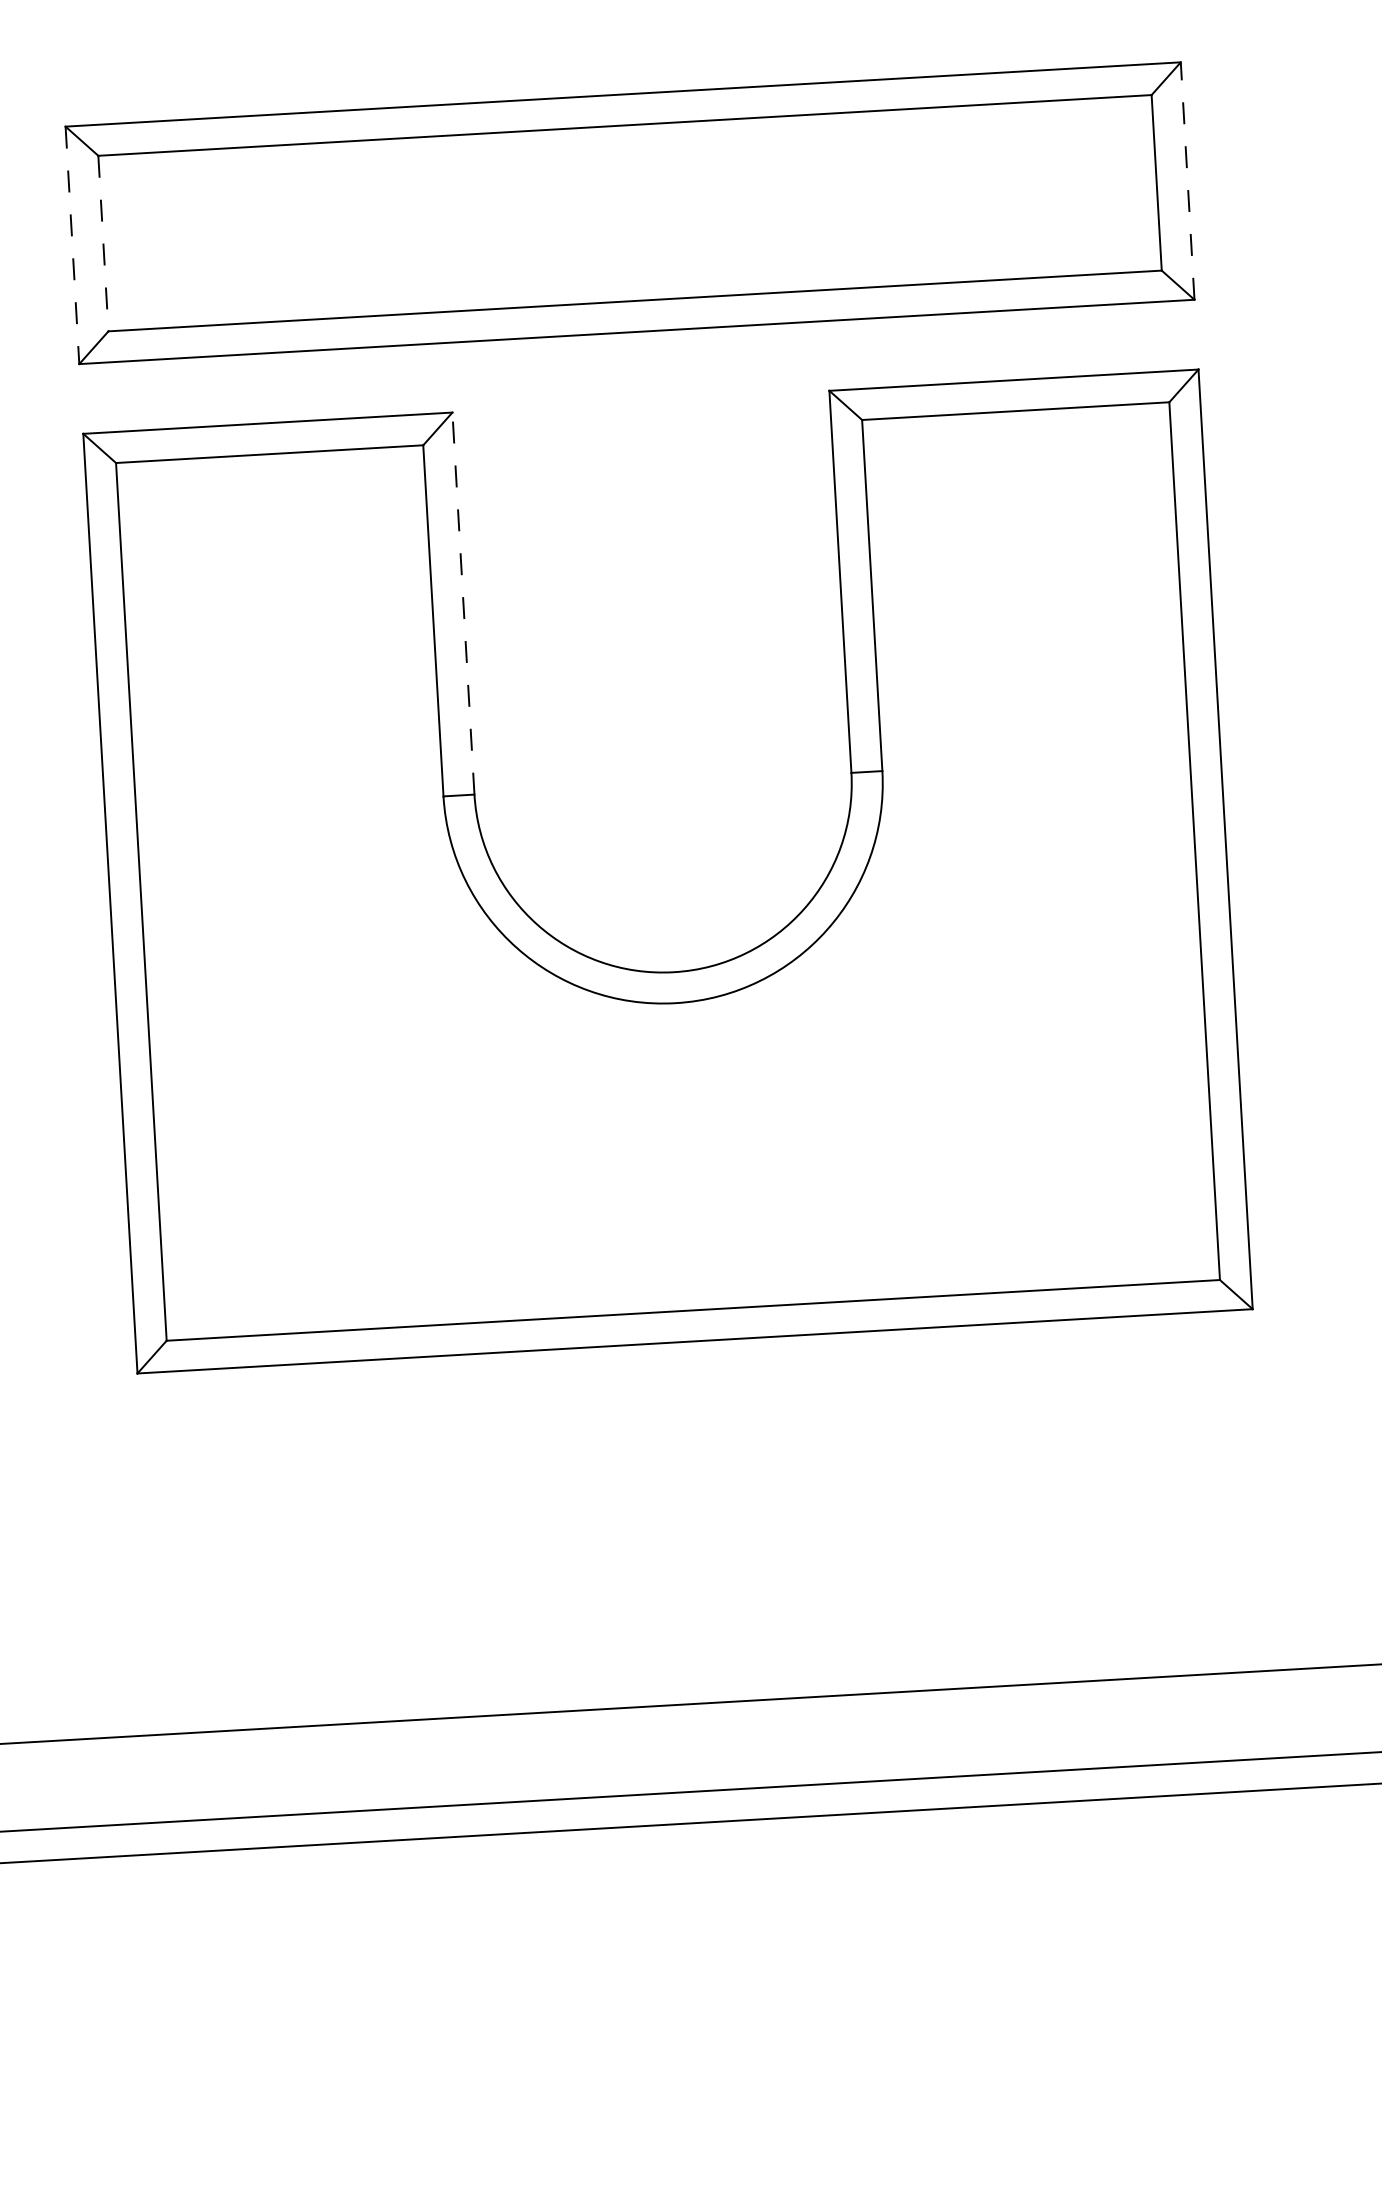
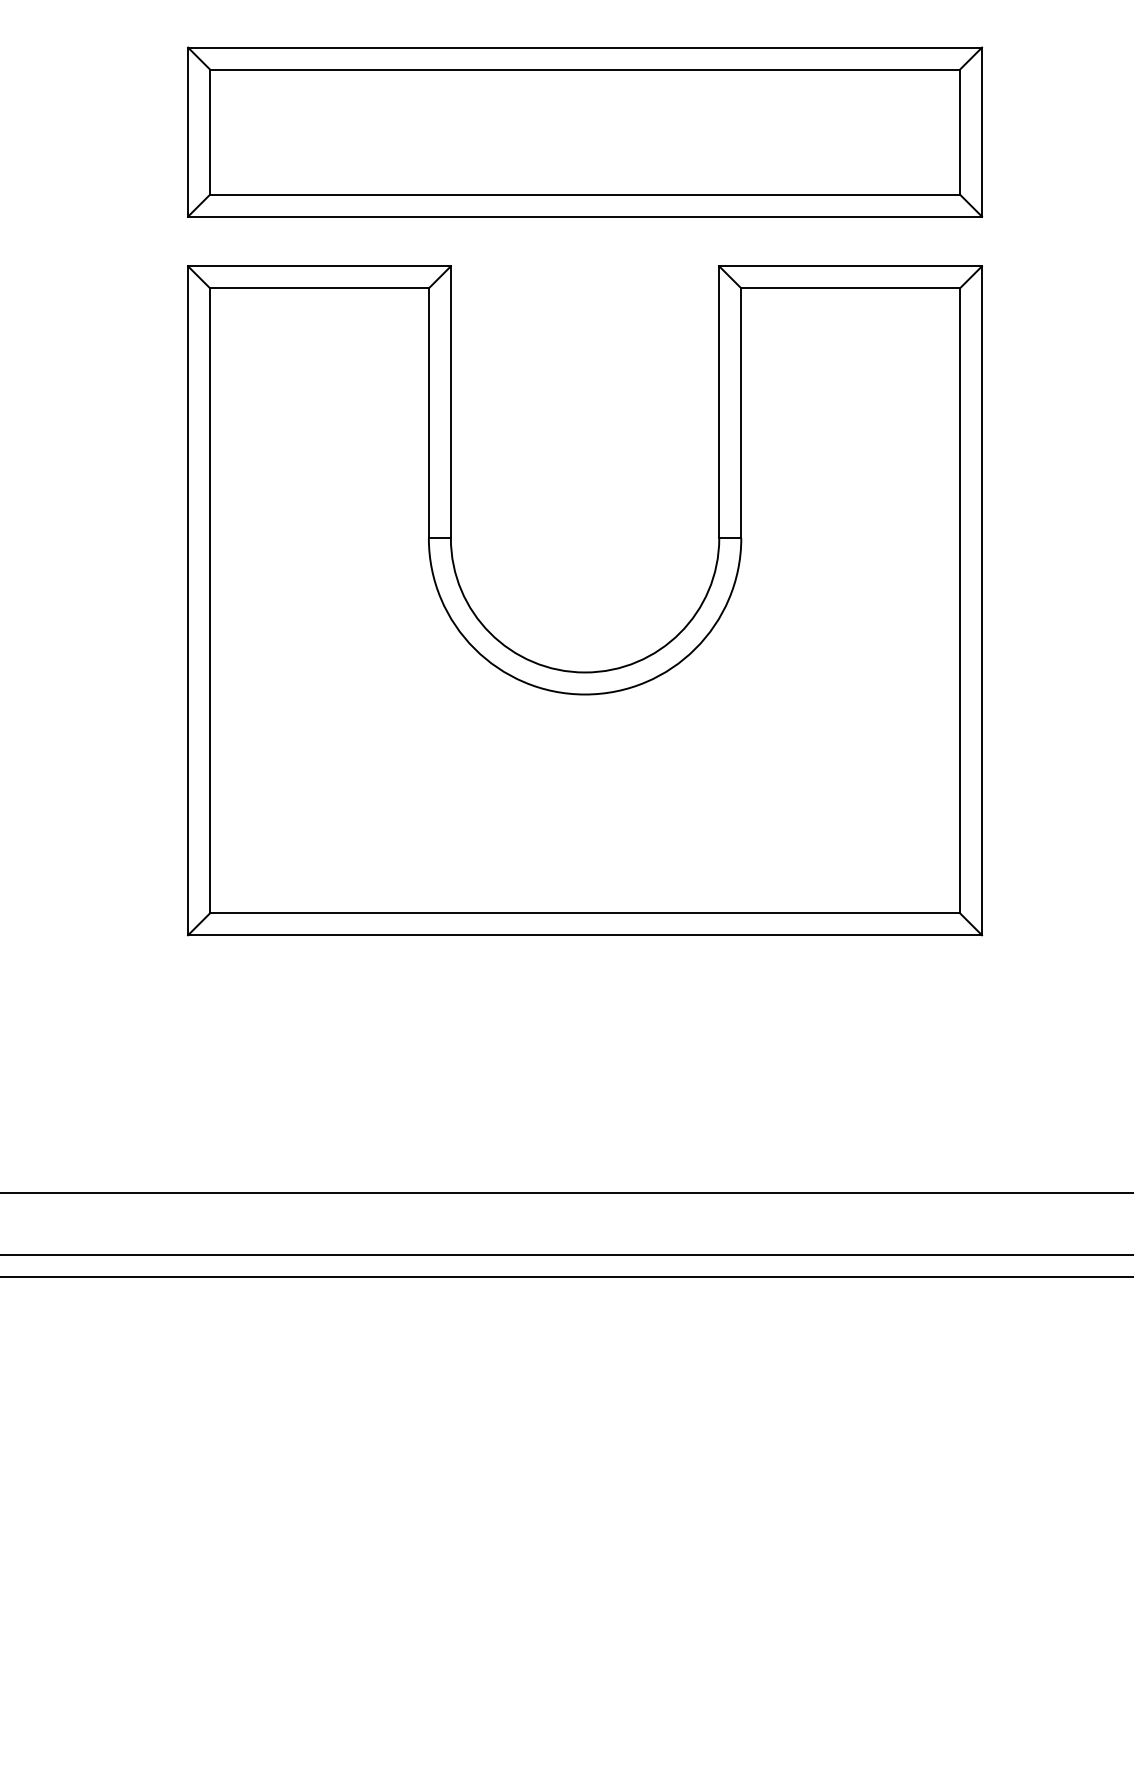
line: (1188, 181) -> (982, 132), dashed -> solid
line: (103, 244) -> (210, 132), dashed -> solid
line: (73, 245) -> (188, 132), dashed -> solid
line: (462, 603) -> (450, 402), dashed -> solid

